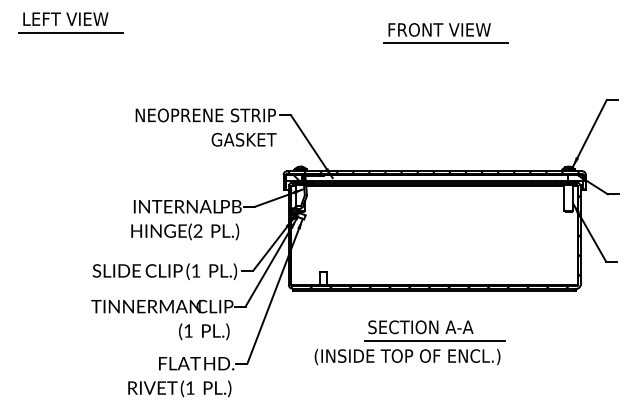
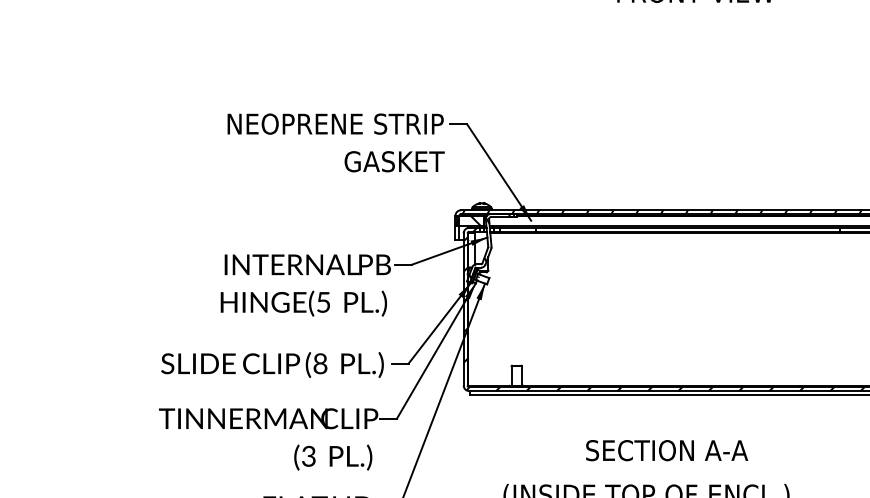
line: (445, 43) -> (704, 13), removed
text: (197, 230) -> (322, 301), (2 -> (5
text: (195, 270) -> (319, 363), (1 -> (8
text: (188, 330) -> (308, 455), (1 -> (3
line: (434, 340) -> (688, 470), removed

